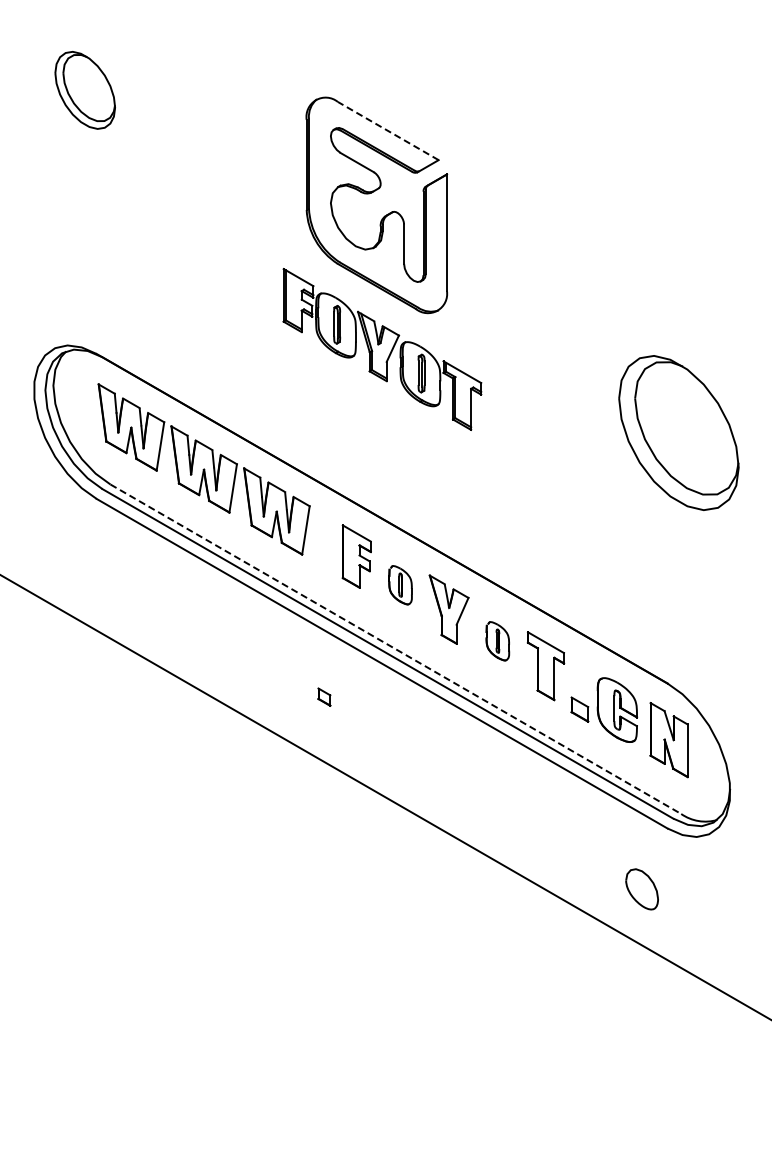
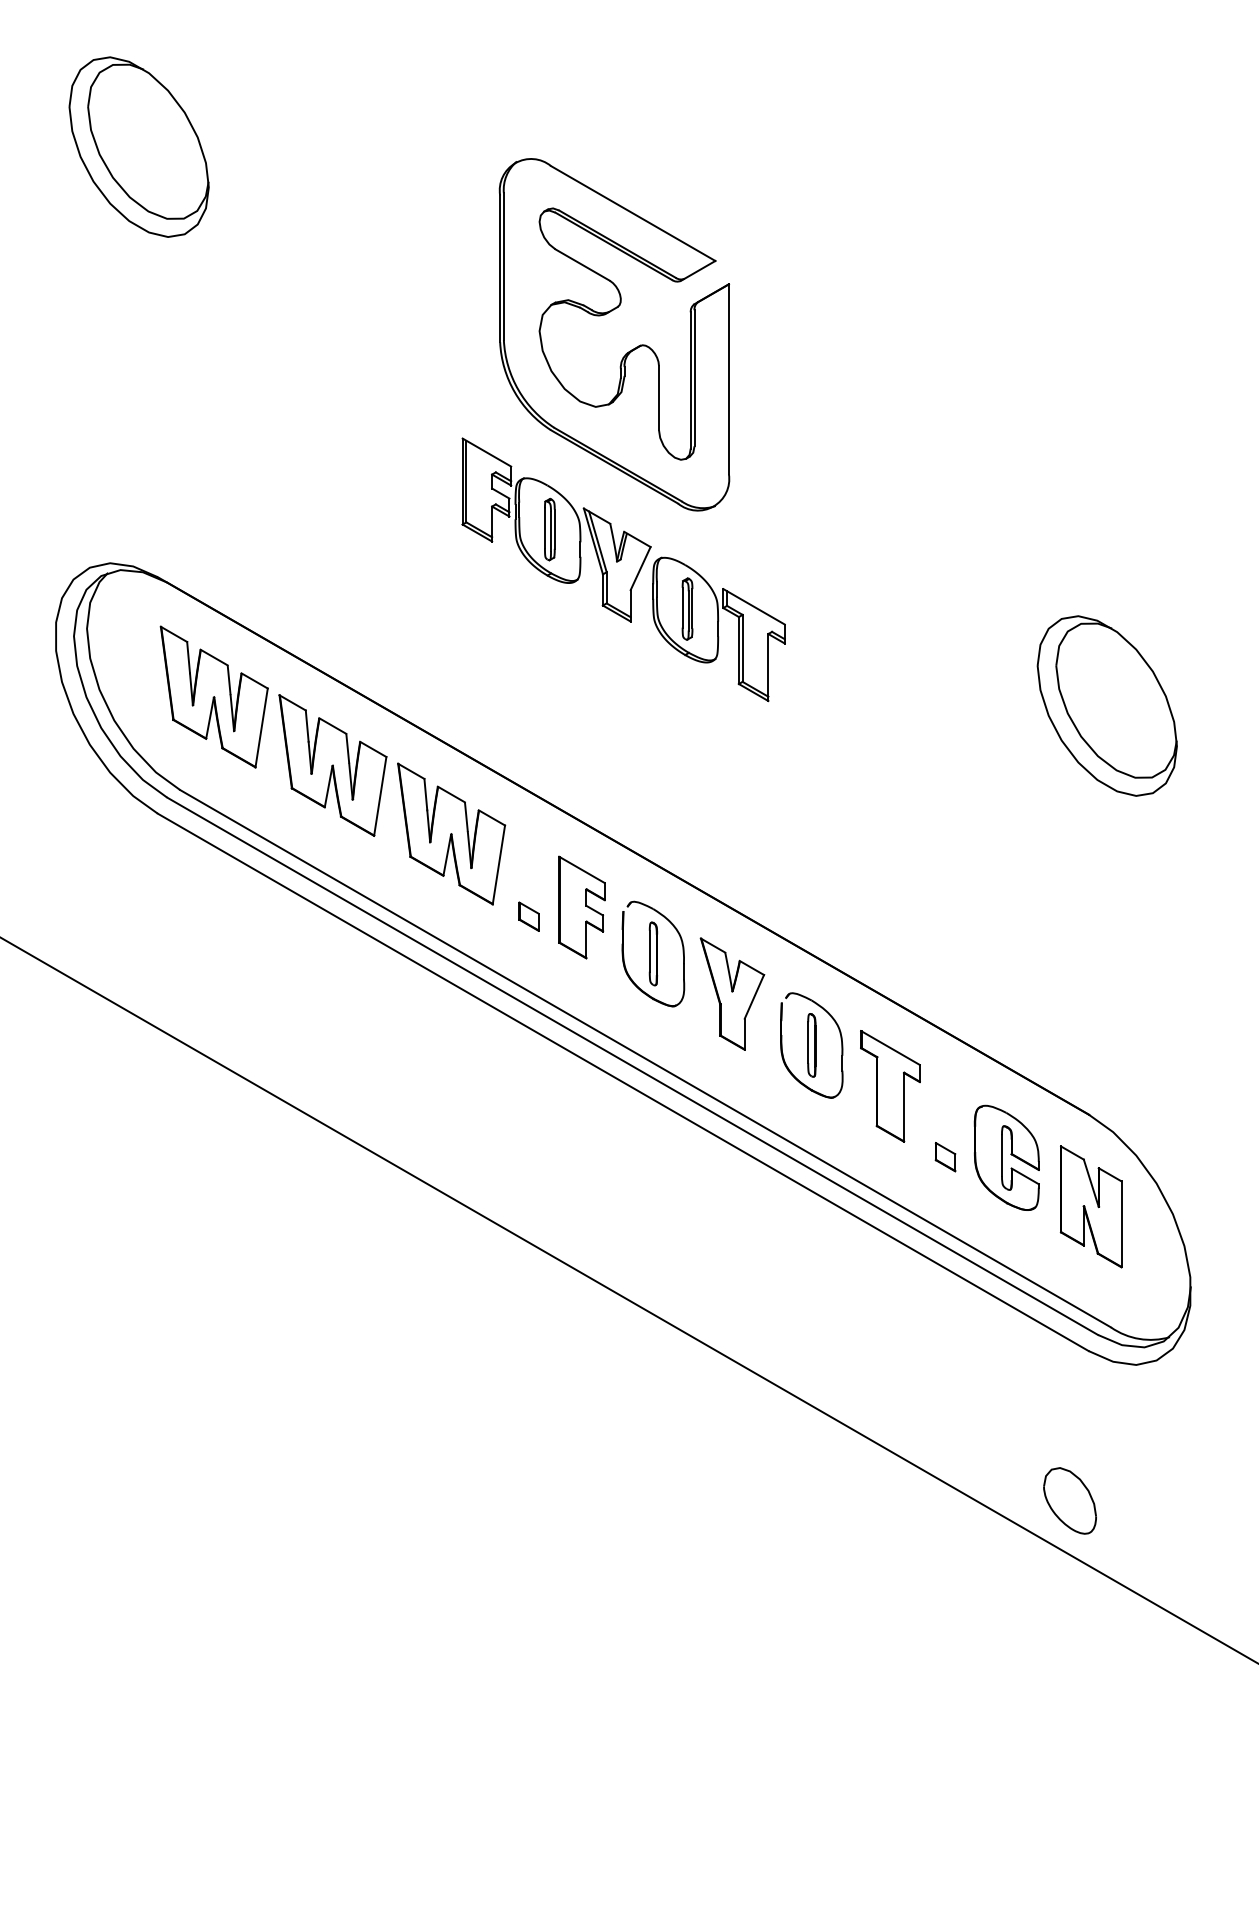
part: (84, 90) -> (137, 147), size x1.43
line: (387, 130) -> (631, 212), dashed -> solid
part: (678, 432) -> (1106, 705), size x0.71
part: (400, 585) -> (653, 954), size x1.67
part: (497, 641) -> (811, 1046), size x1.67
line: (395, 649) -> (644, 1059), dashed -> solid
part: (324, 696) -> (529, 915), moved
part: (579, 709) -> (945, 1156), size x0.71
part: (641, 889) -> (1069, 1501), moved

